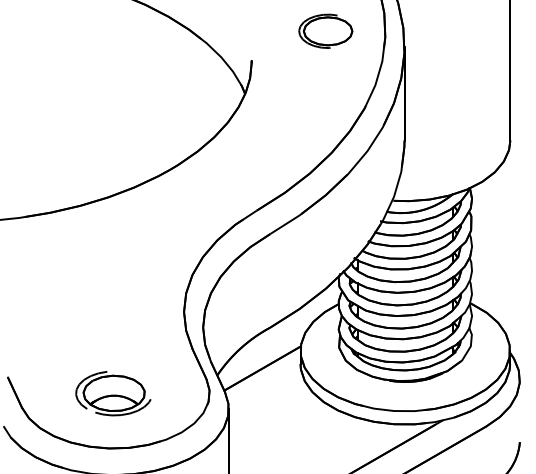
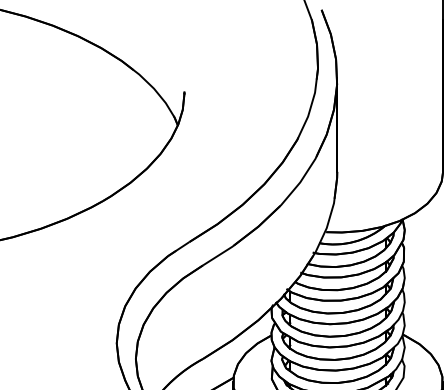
part: (325, 30) -> (258, 61), removed

